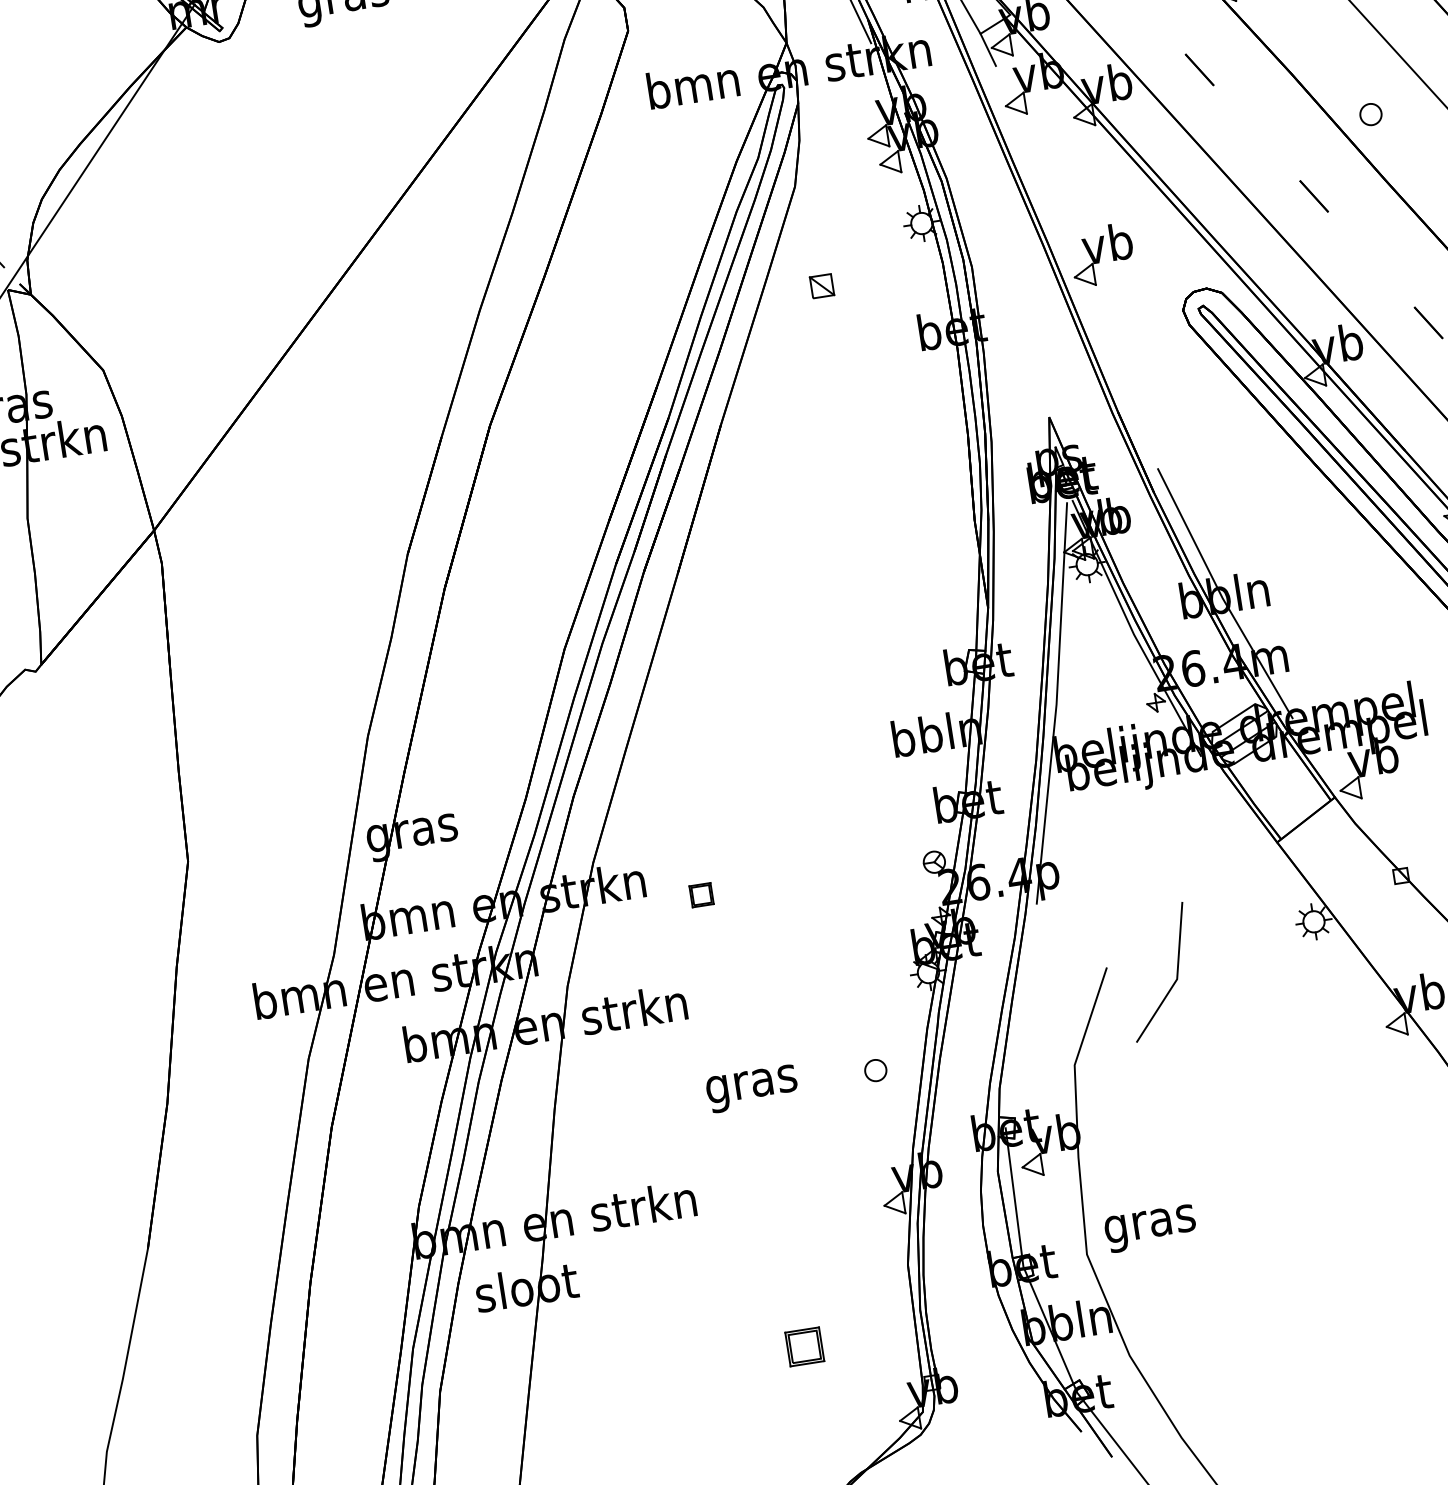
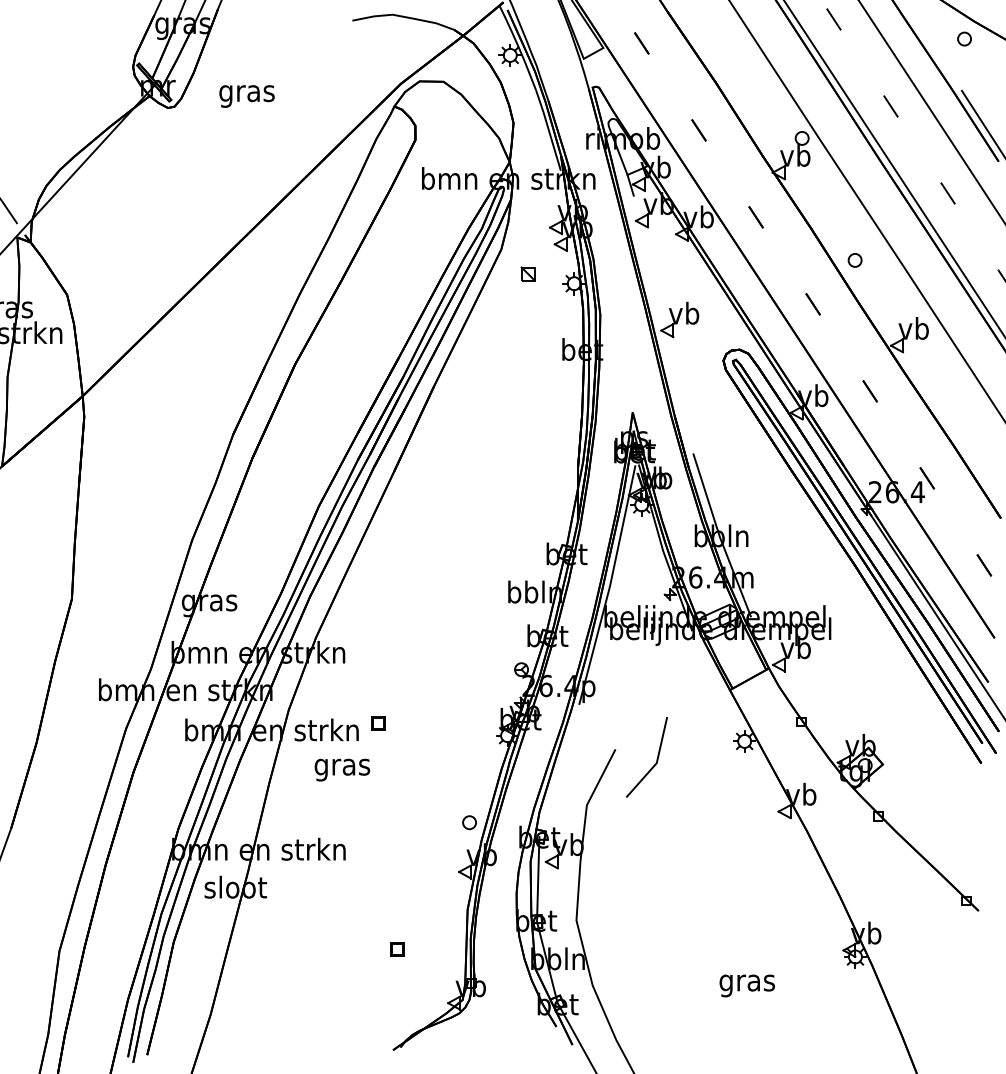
part: (820, 285) -> (527, 273), moved
part: (702, 894) -> (378, 723), moved
part: (875, 1070) -> (469, 822), moved
text: (752, 1087) -> (342, 769), moved
text: (1149, 1228) -> (746, 985), moved
part: (804, 1346) -> (397, 949), size x0.62

